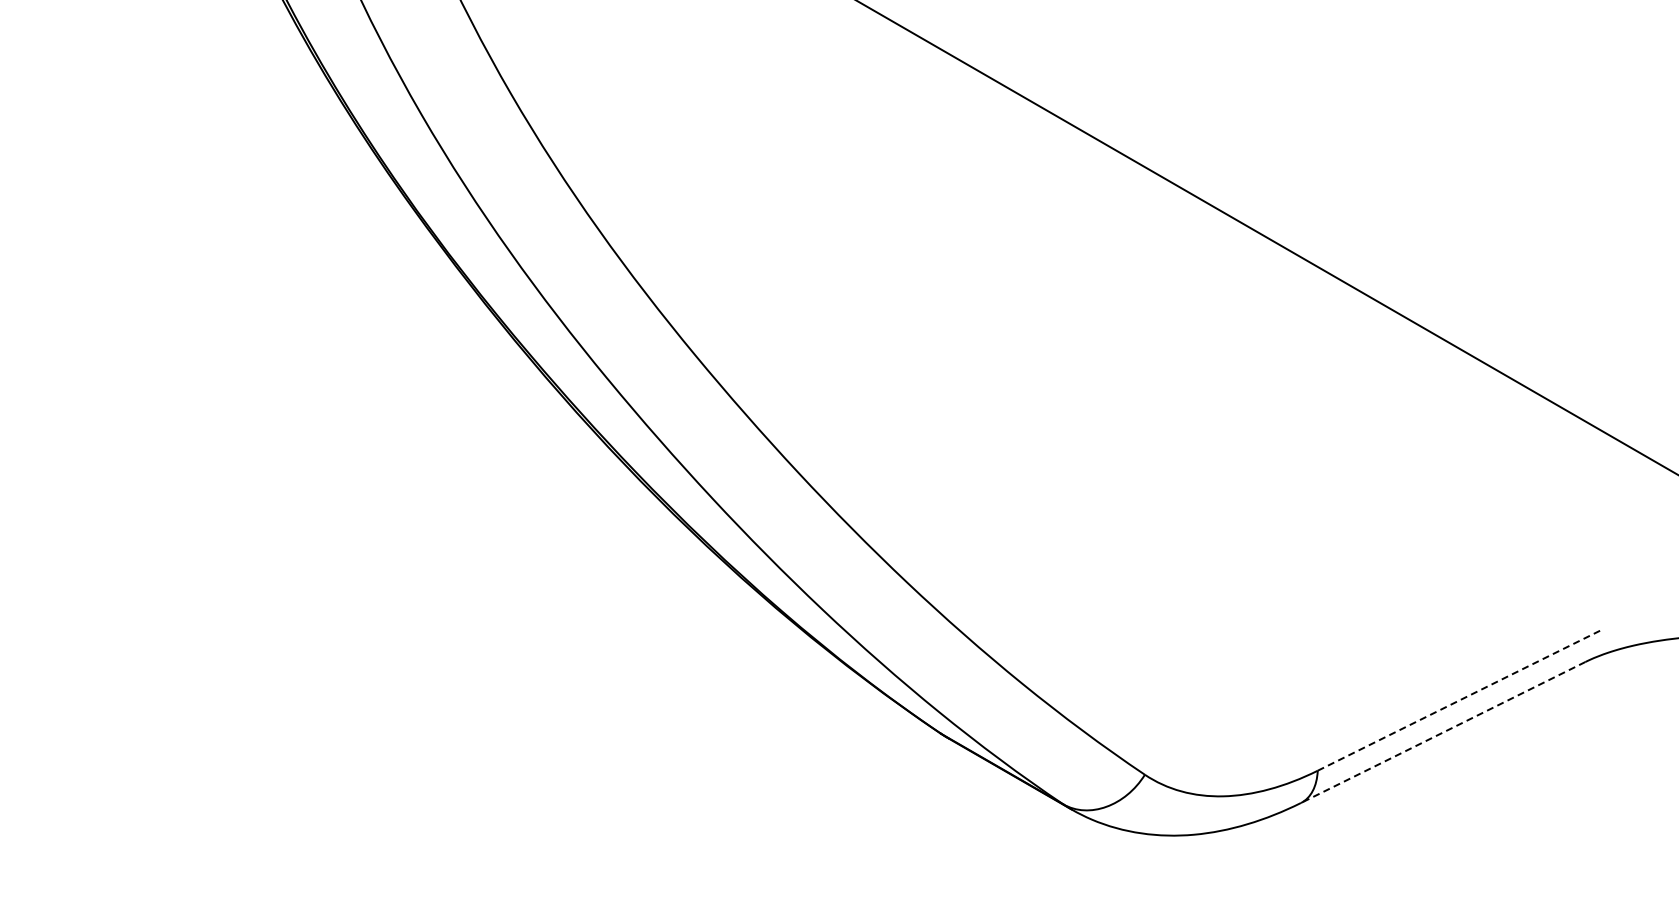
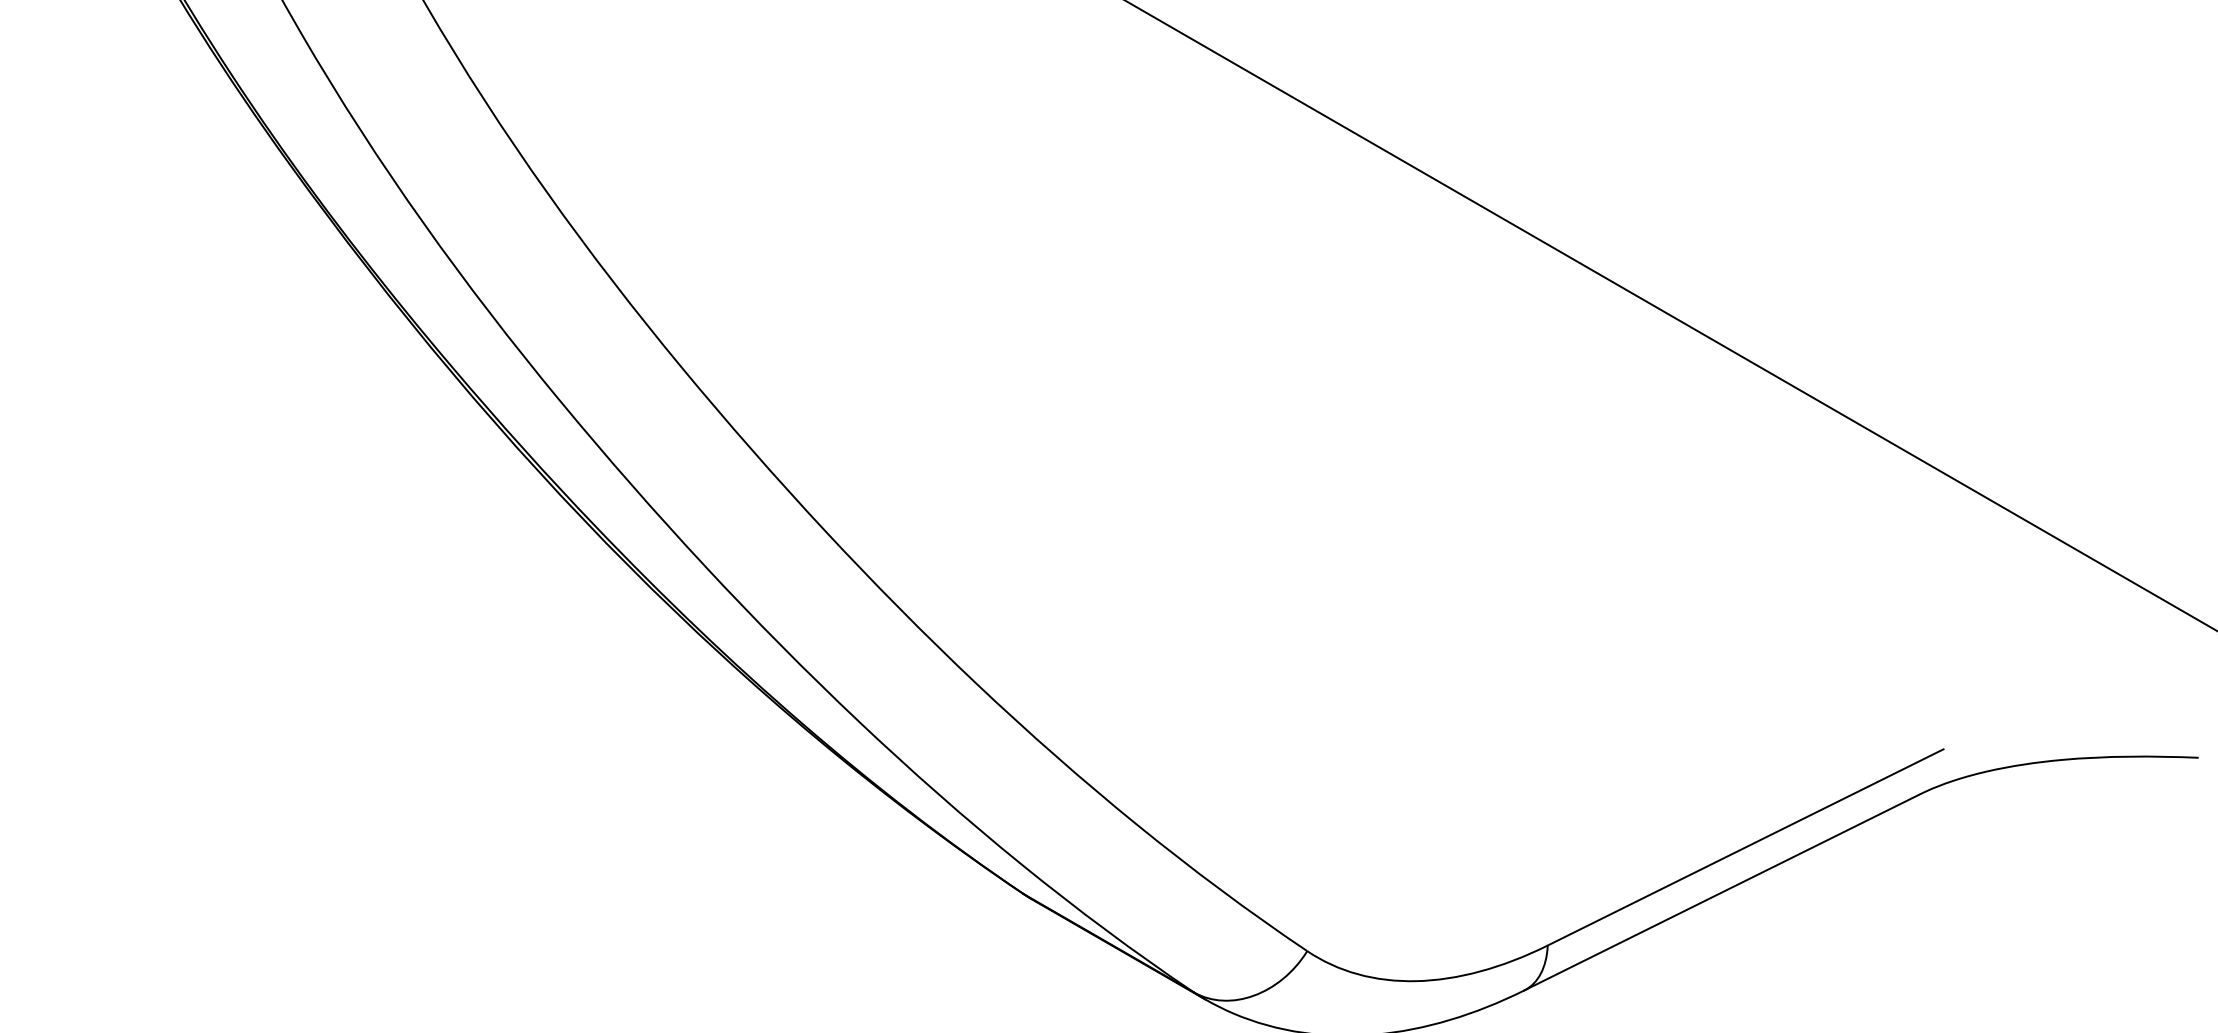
line: (1459, 700) -> (1744, 847), dashed -> solid
line: (1443, 732) -> (1722, 892), dashed -> solid

